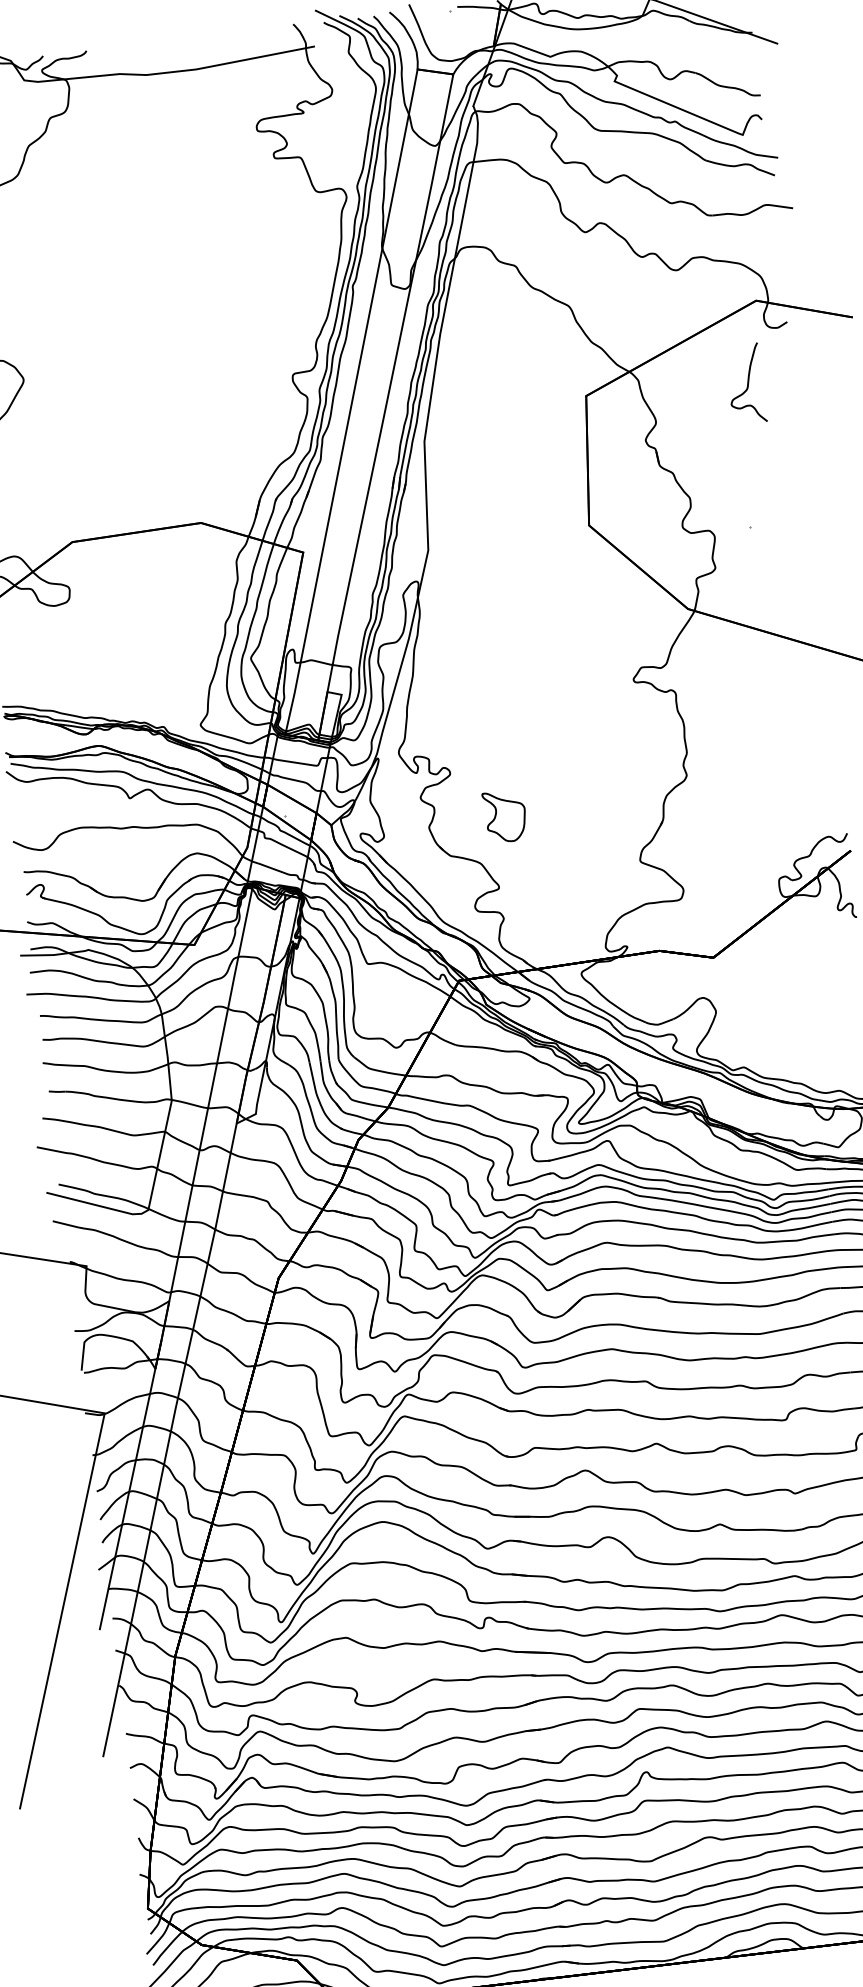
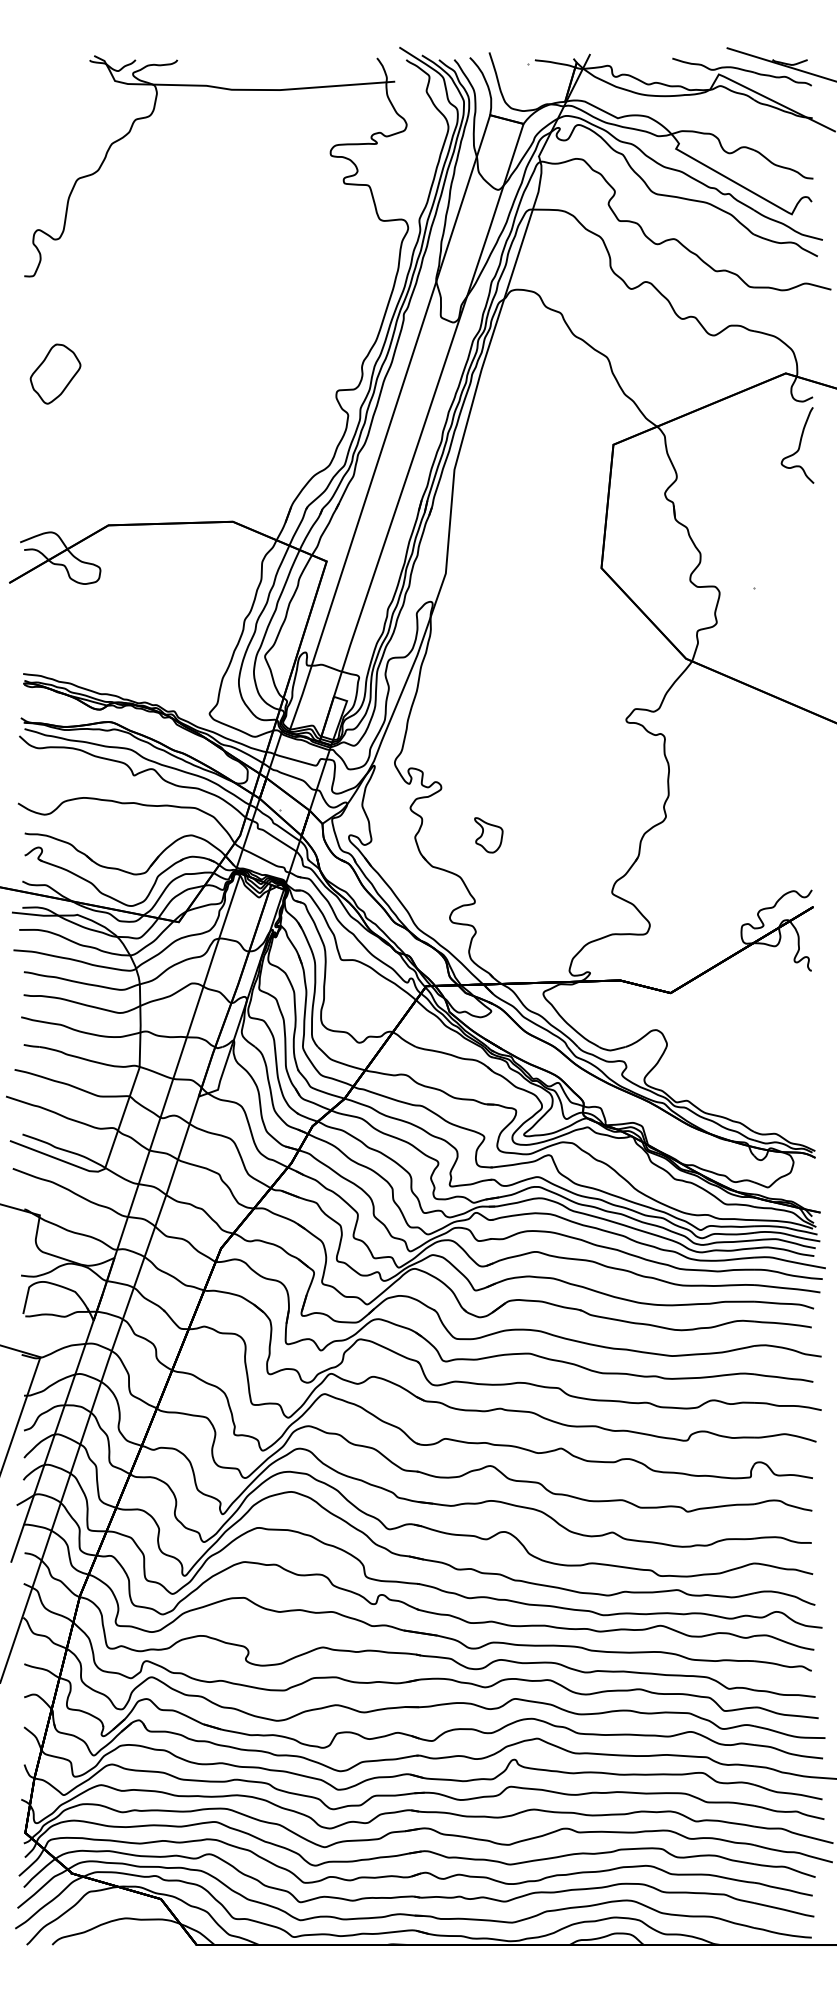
curve: (746, 383) -> (798, 445), moved
part: (504, 816) -> (488, 835), size x0.71

